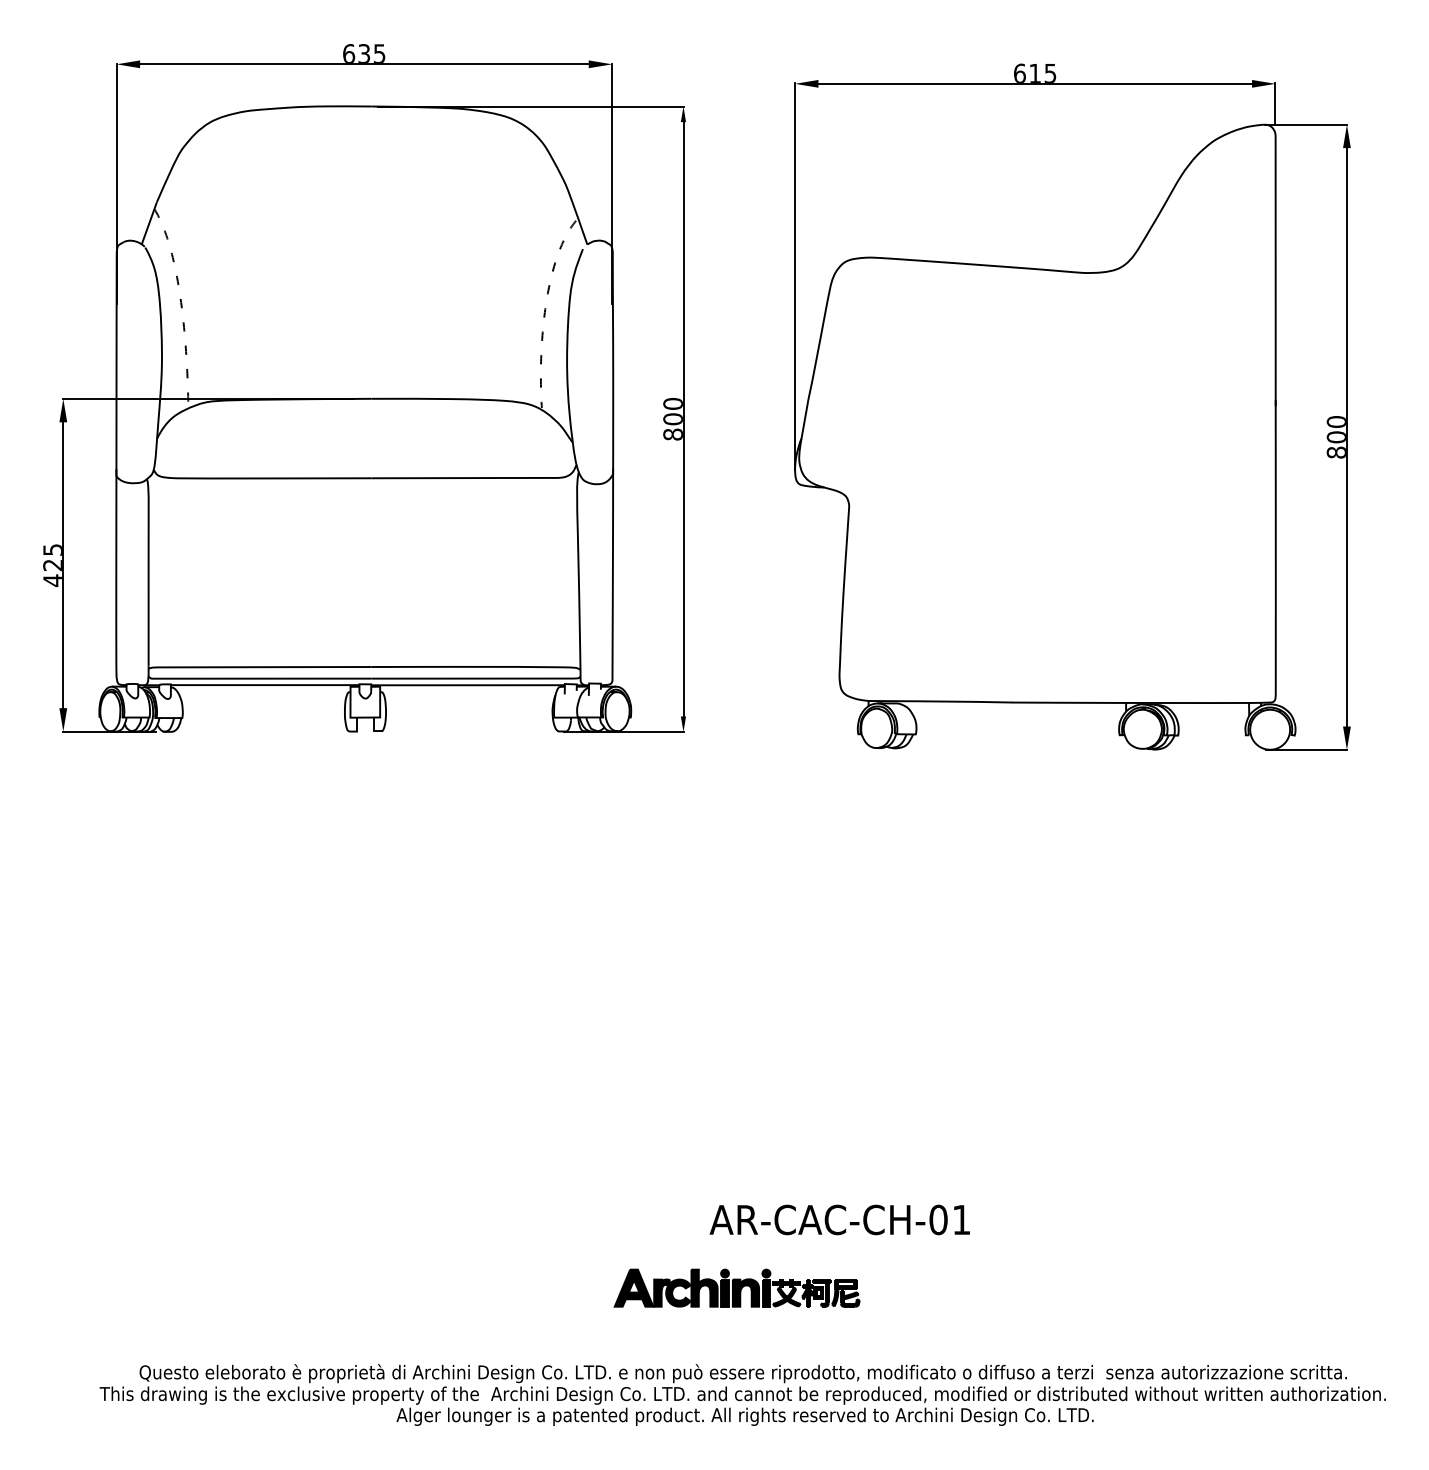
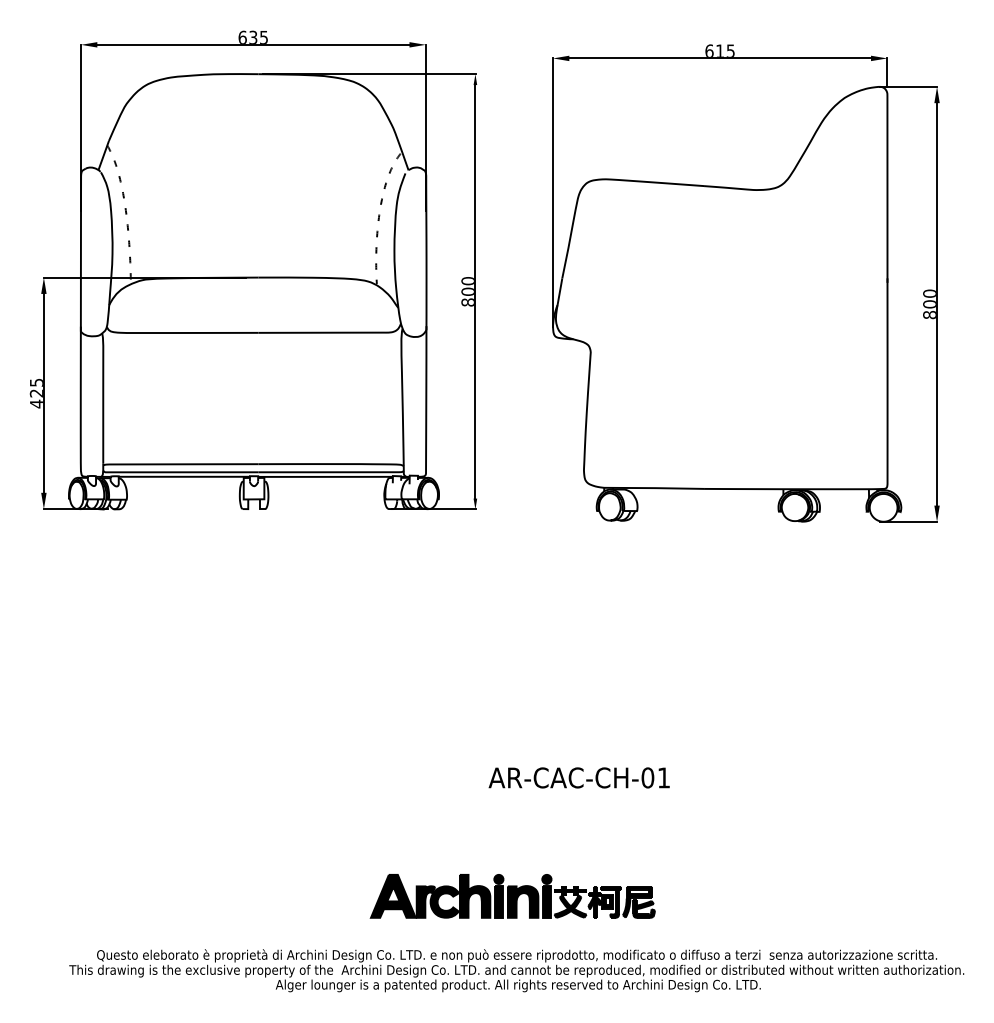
text: (838, 1219) -> (578, 777), moved
part: (736, 1288) -> (512, 896), size x1.67

